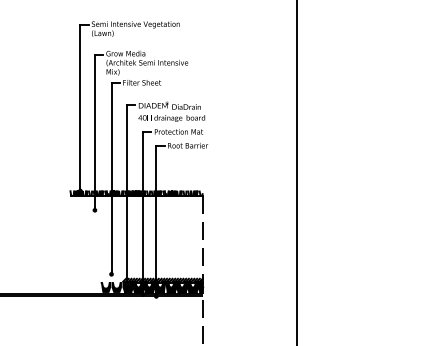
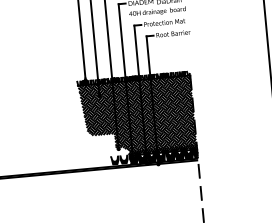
hatch: (136, 237) -> (136, 115), added

